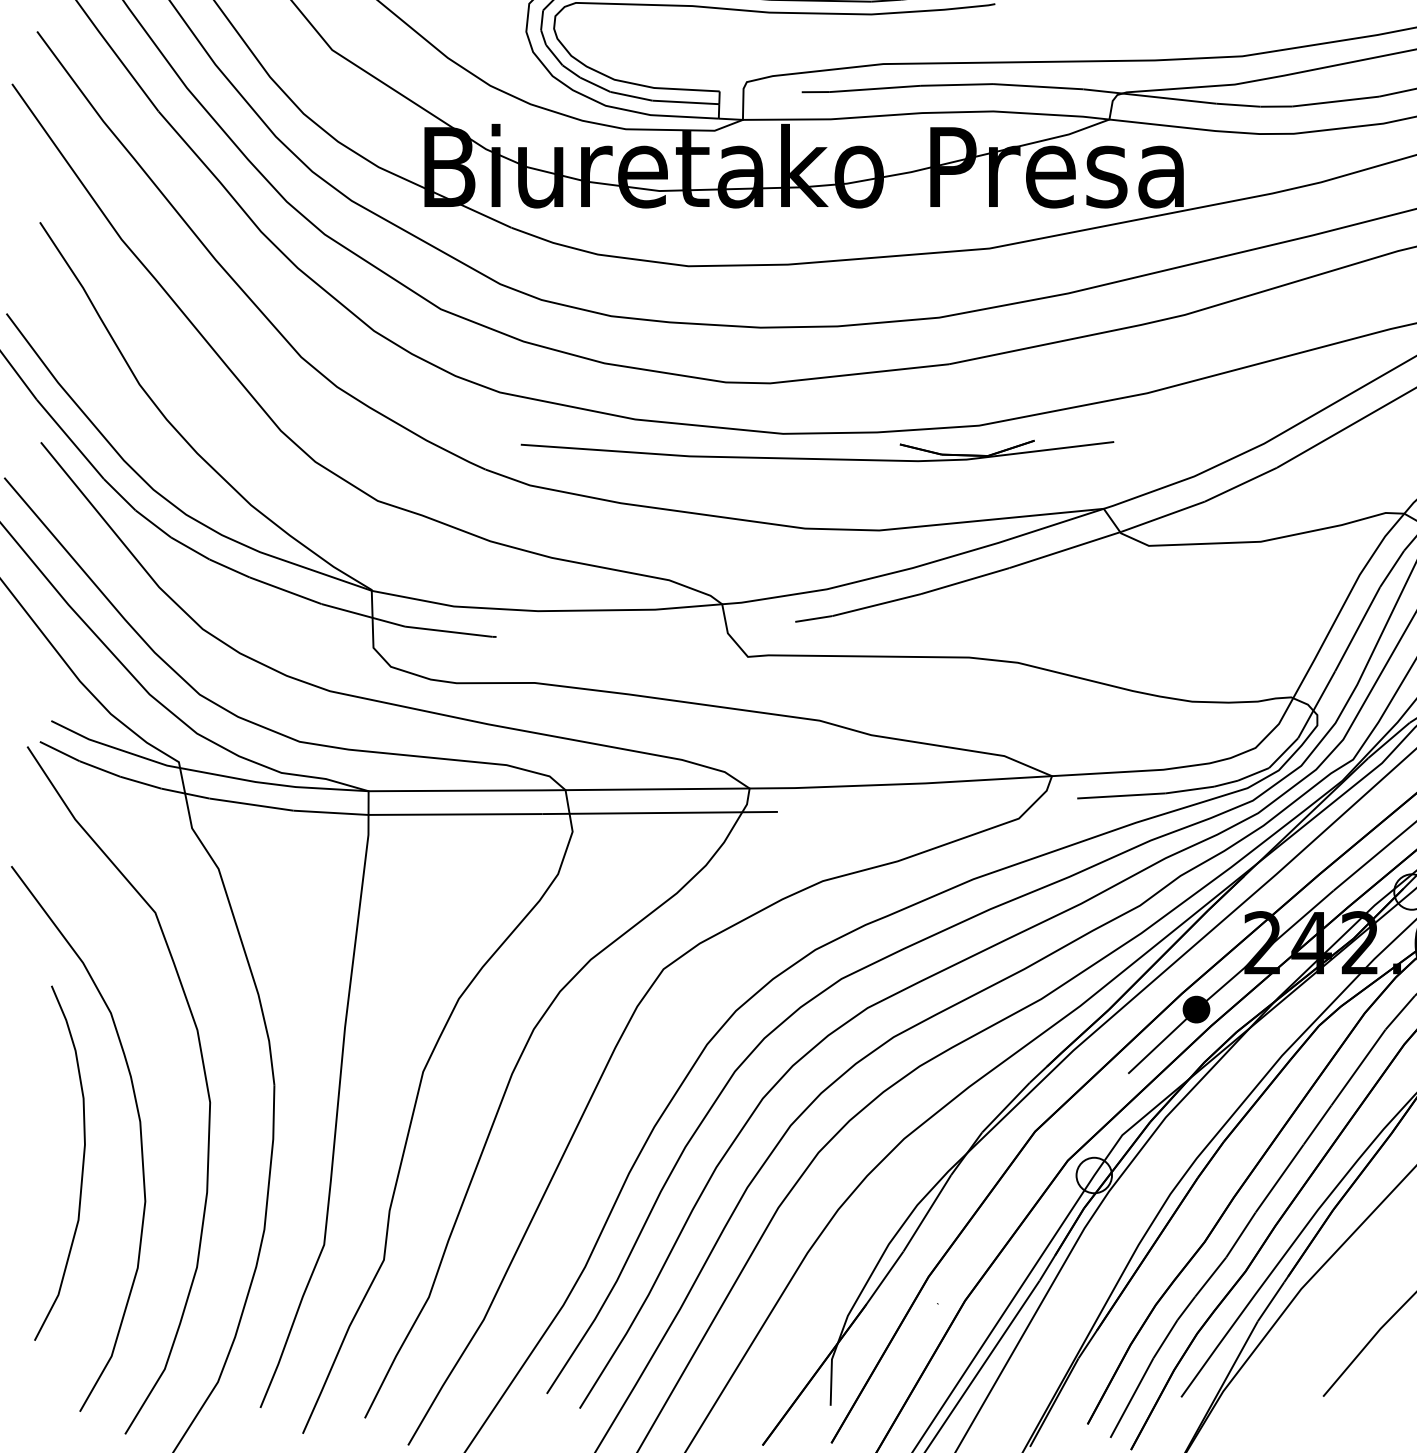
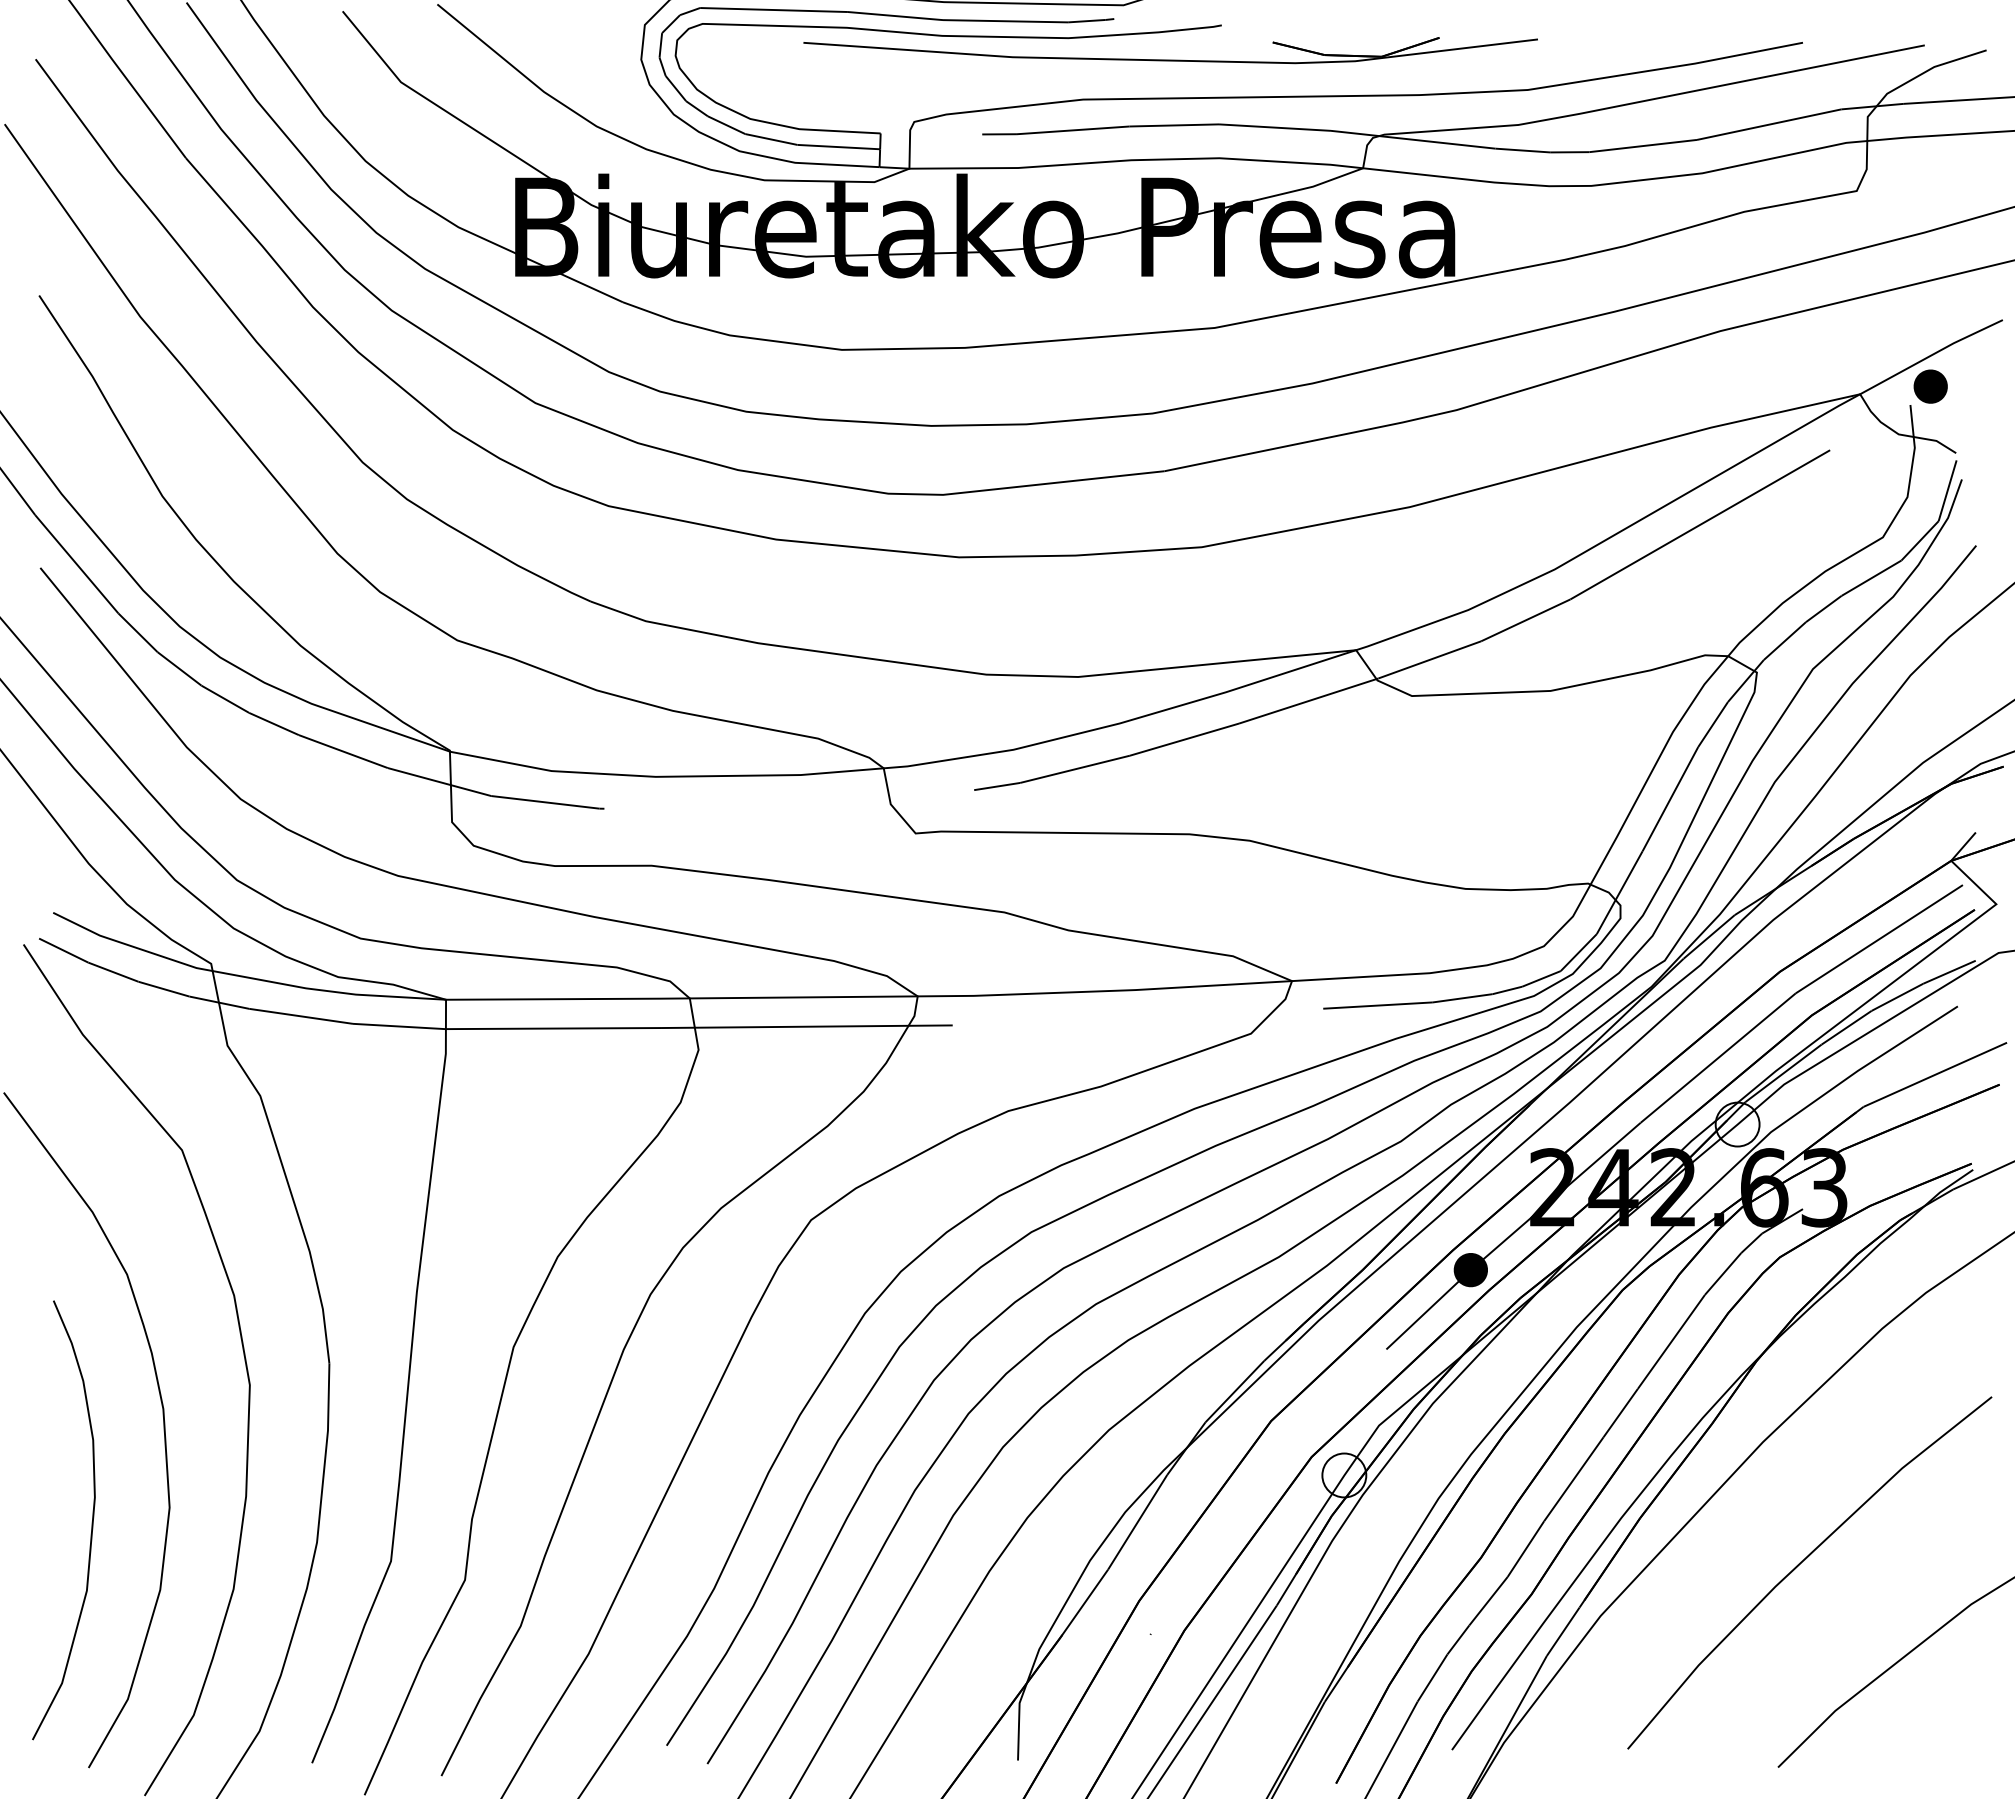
part: (817, 458) -> (1170, 59), moved
curve: (82, 1165) -> (91, 1522), moved

